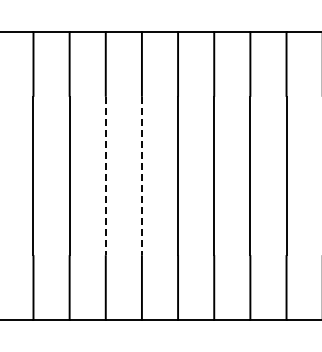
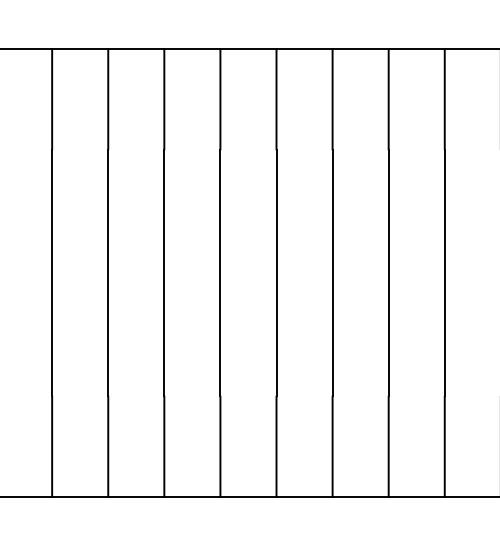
line: (105, 176) -> (163, 273), dashed -> solid
line: (141, 176) -> (219, 273), dashed -> solid

